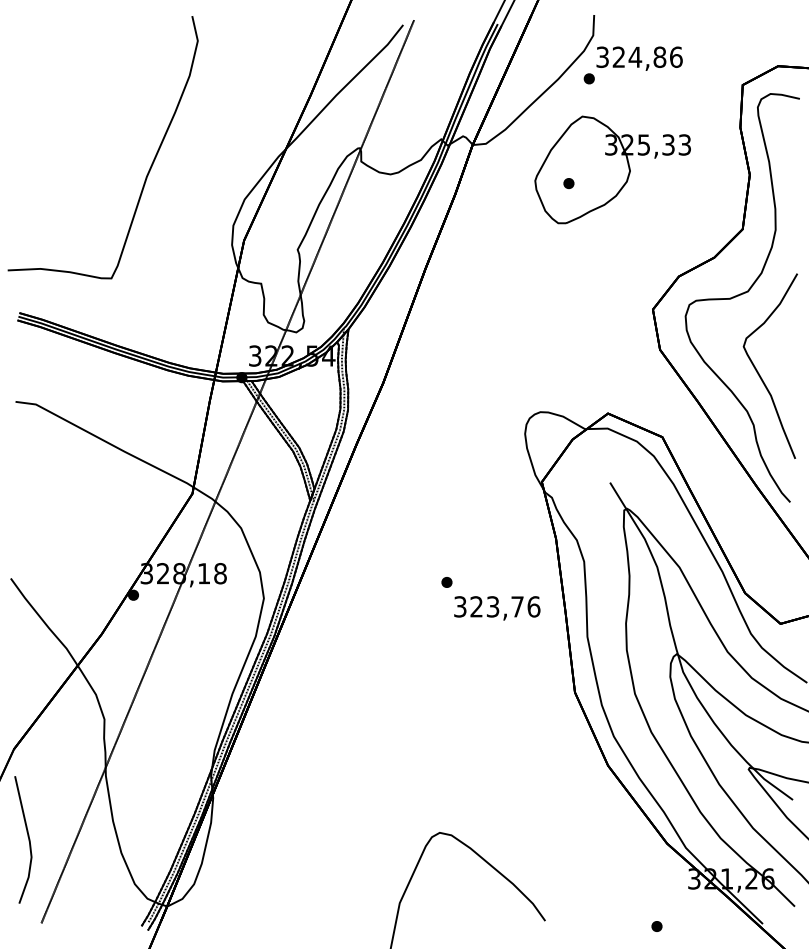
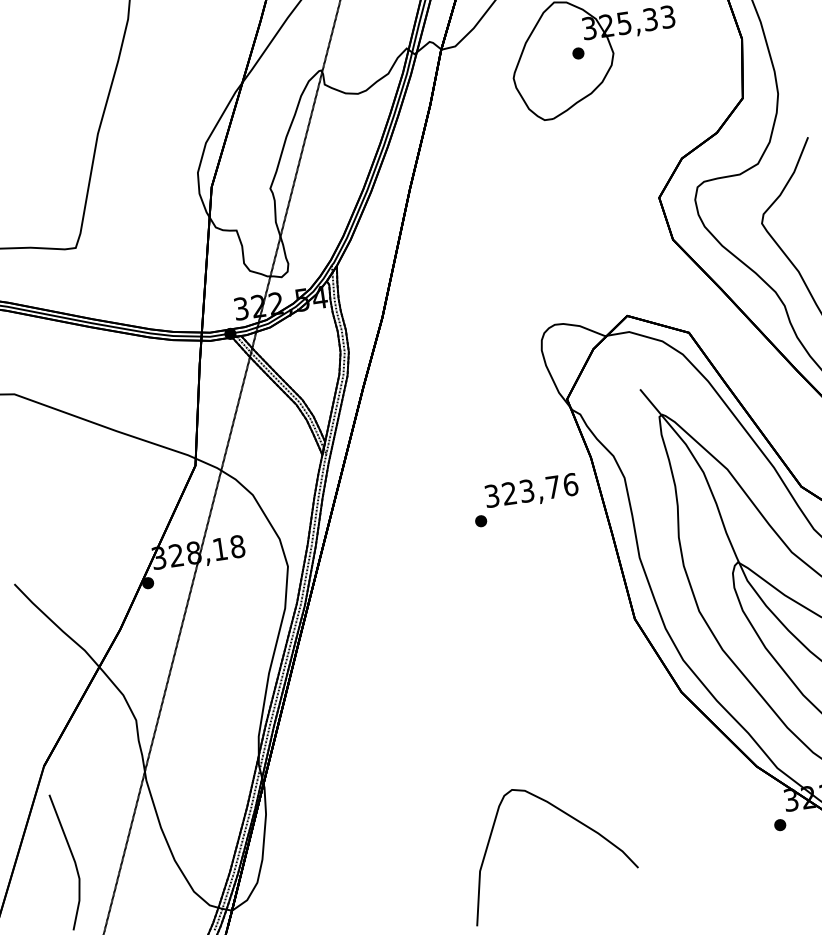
part: (568, 183) -> (577, 53), moved
text: (497, 608) -> (532, 492), moved
part: (656, 926) -> (779, 825), moved

